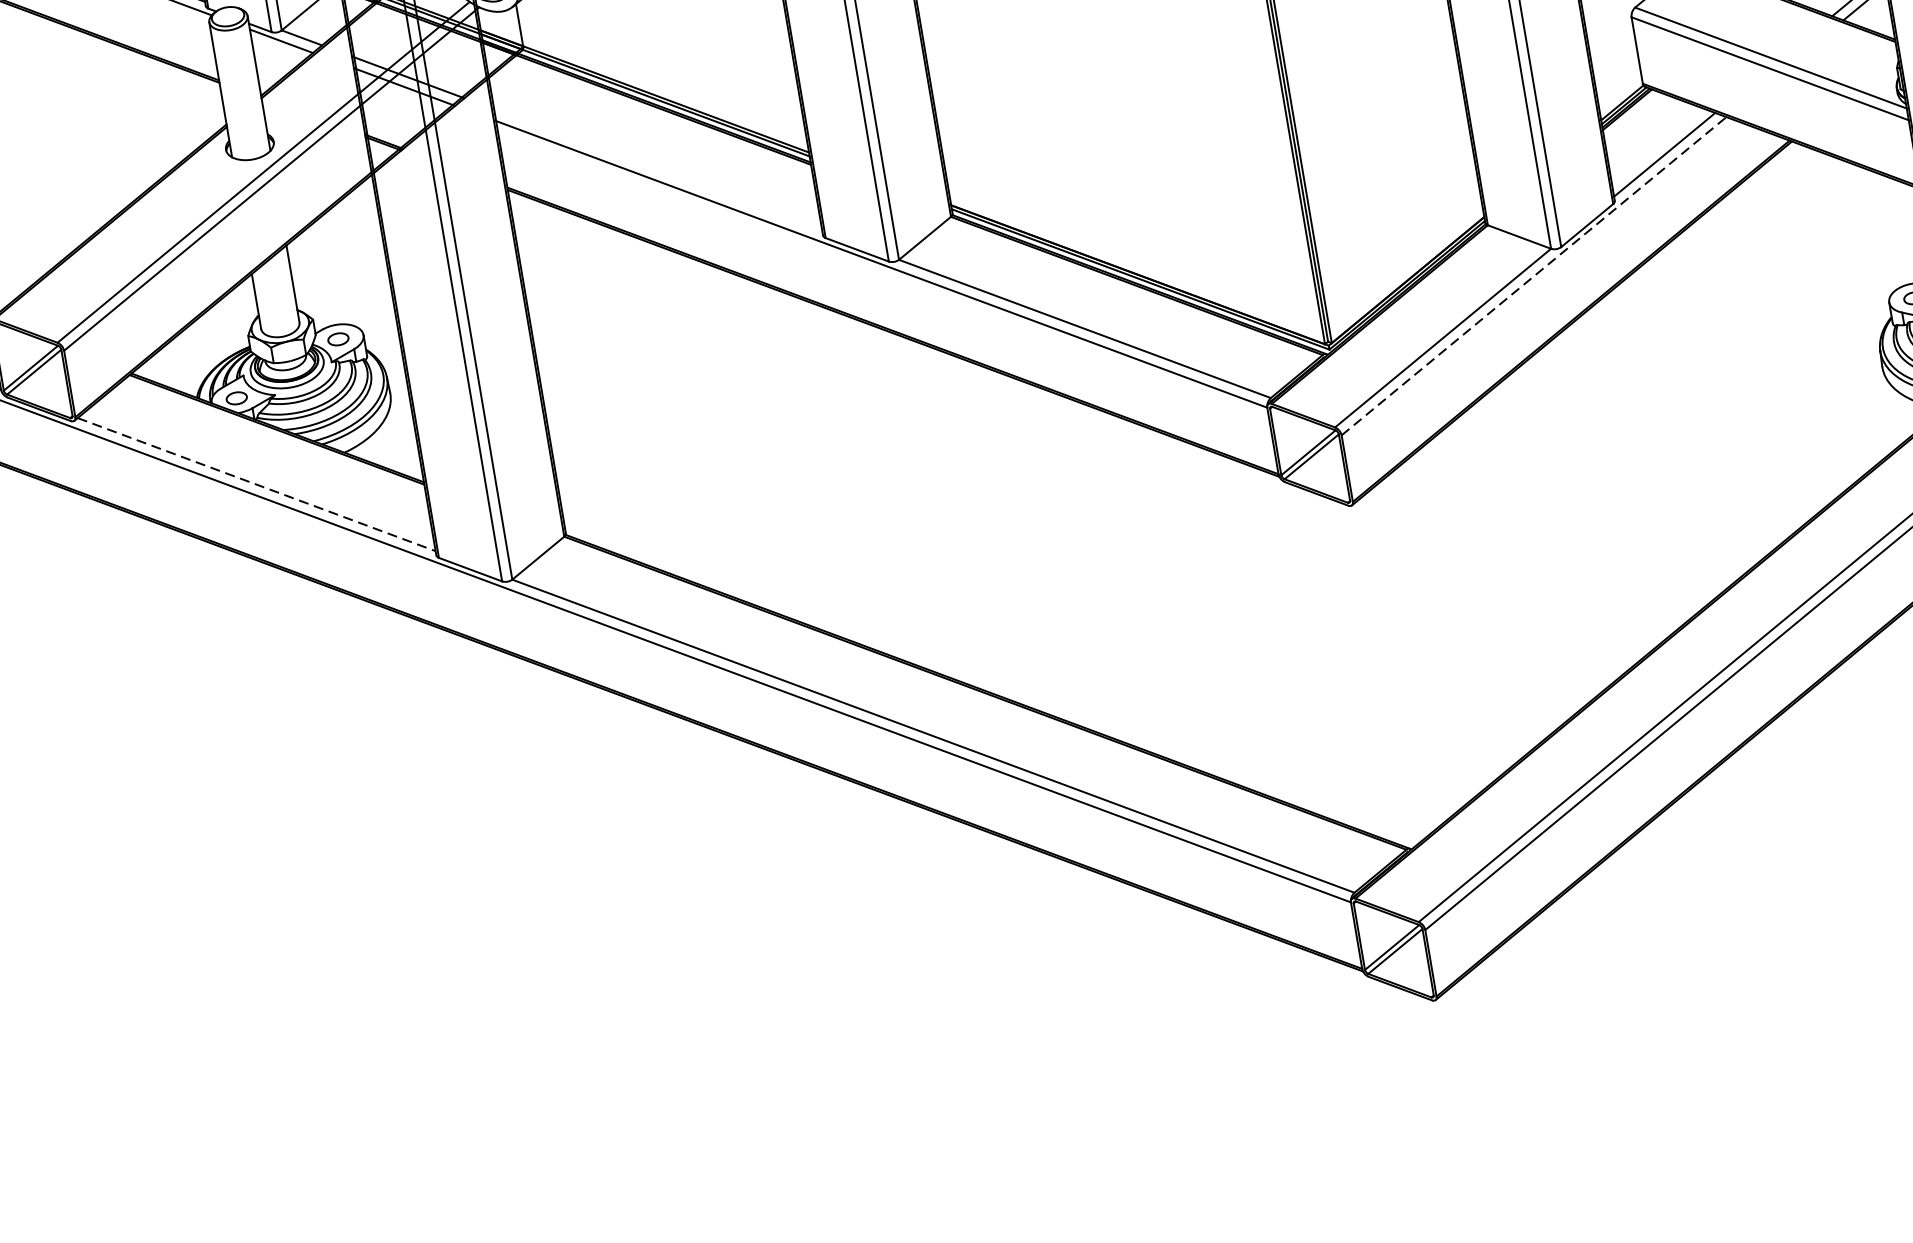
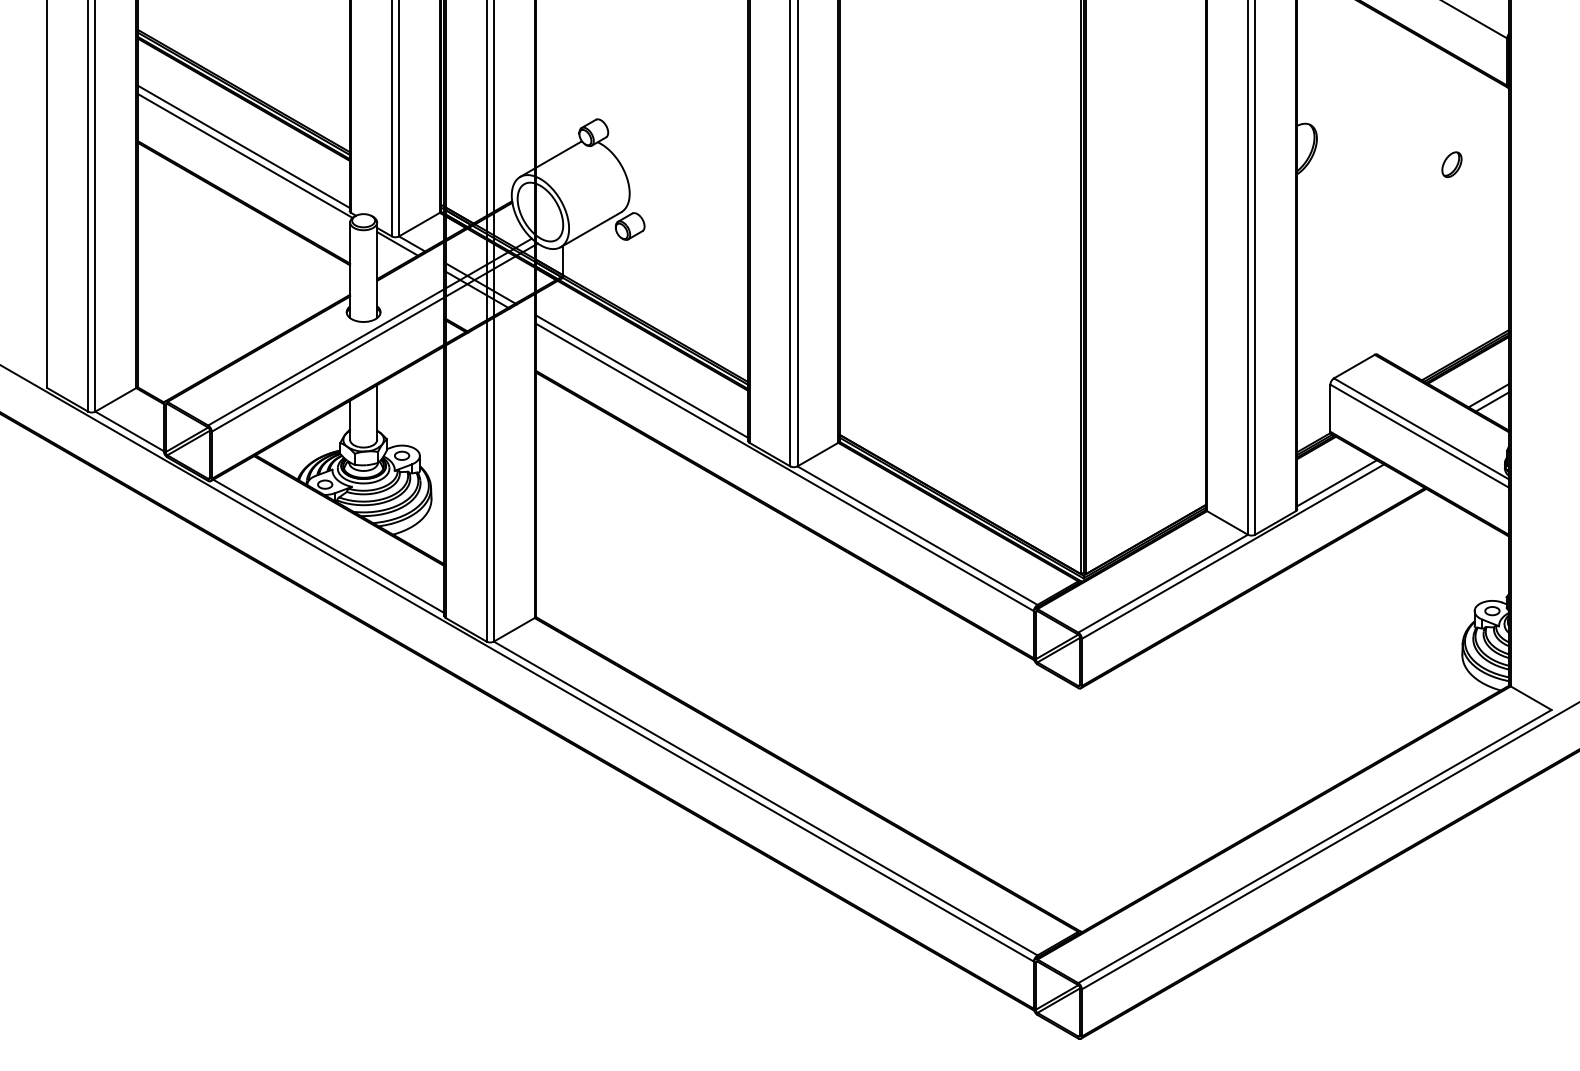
line: (658, 169) -> (642, 376), added
line: (1534, 275) -> (1233, 551), dashed -> solid
line: (257, 484) -> (329, 546), dashed -> solid

